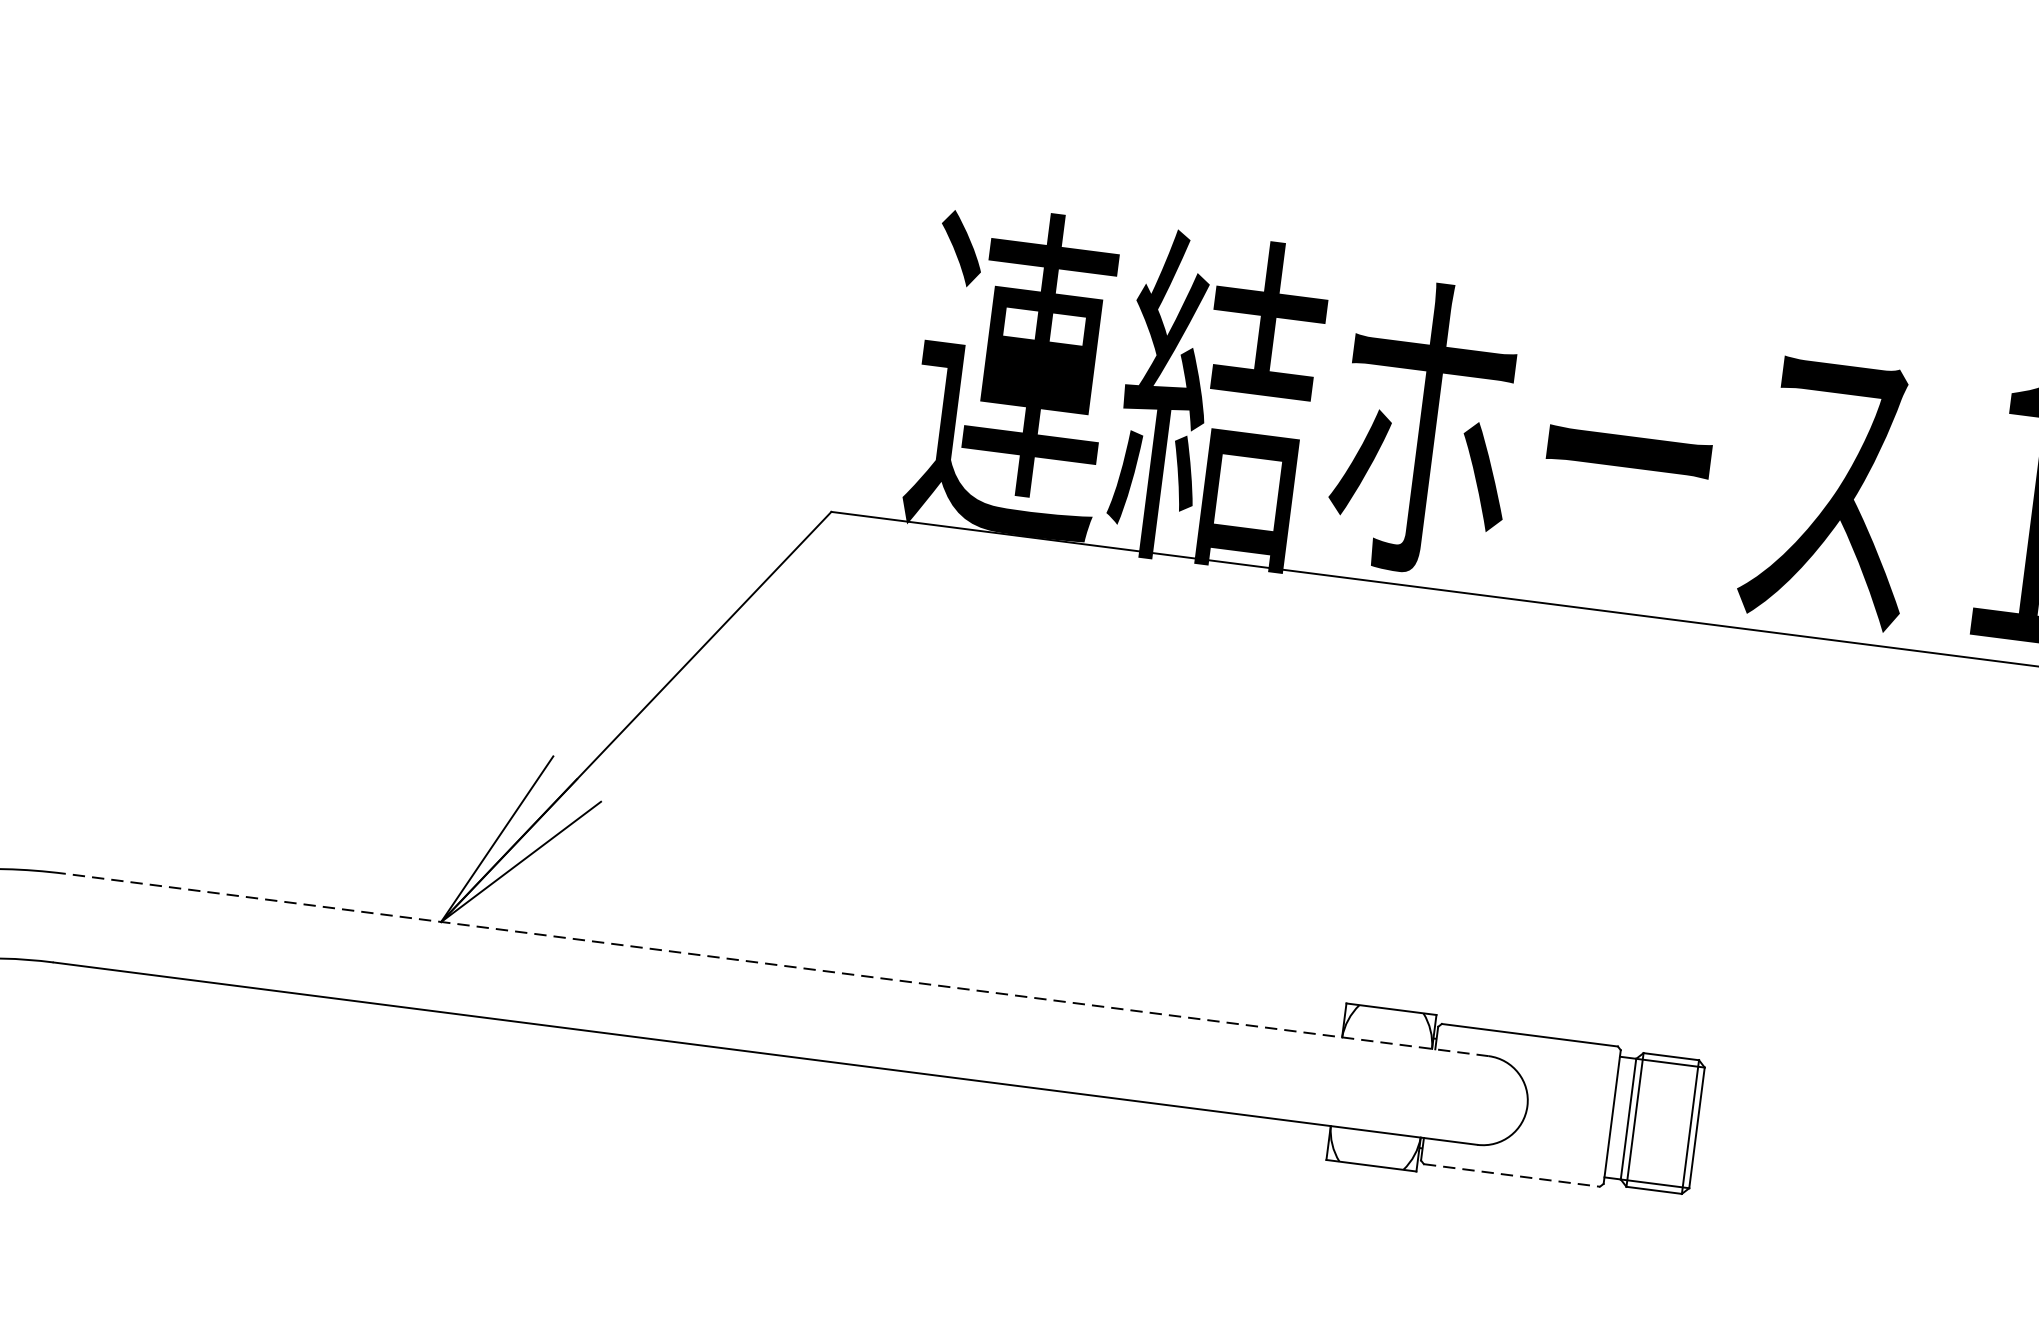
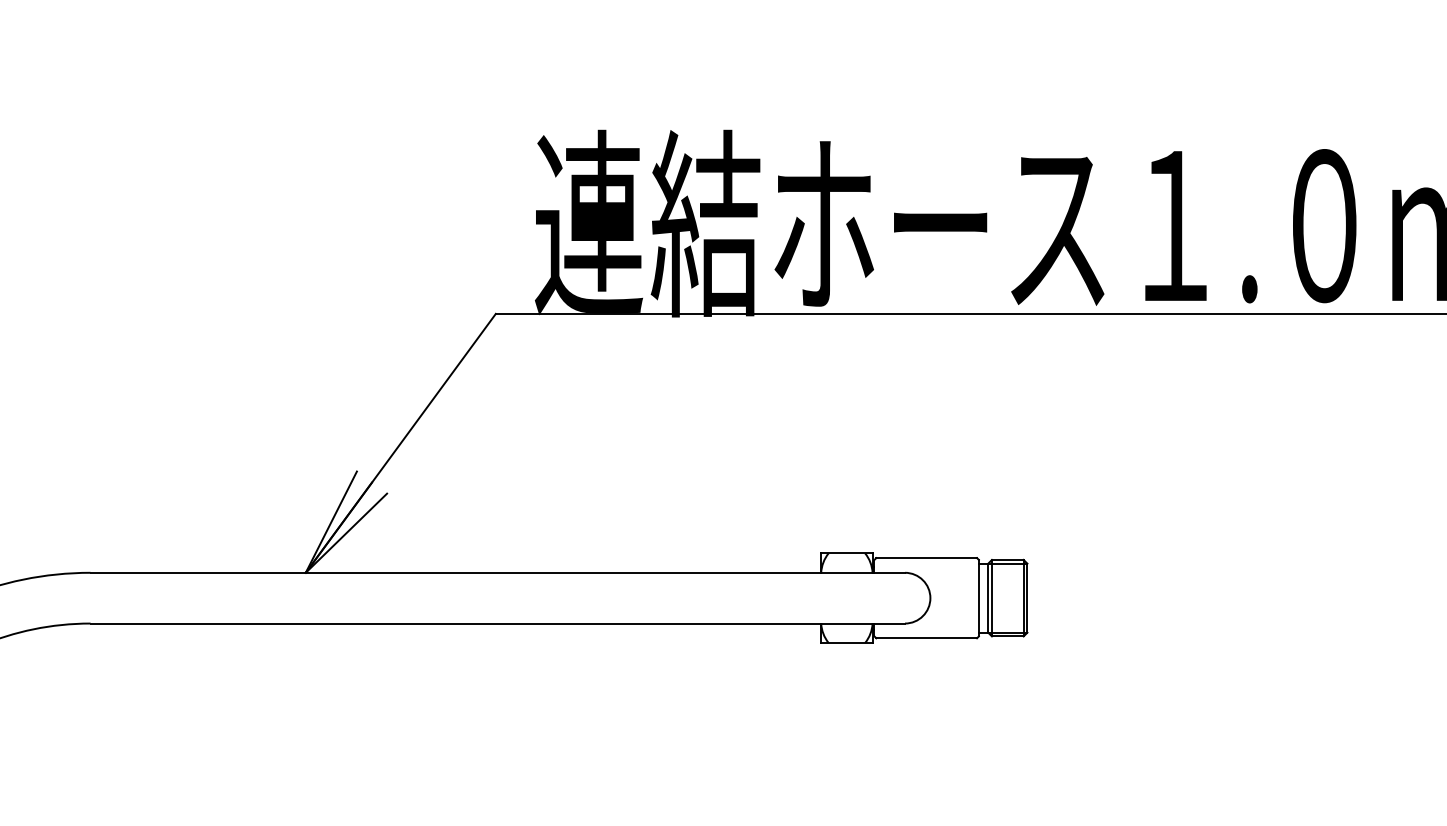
line: (776, 964) -> (497, 572), dashed -> solid
line: (1513, 1176) -> (927, 638), dashed -> solid

